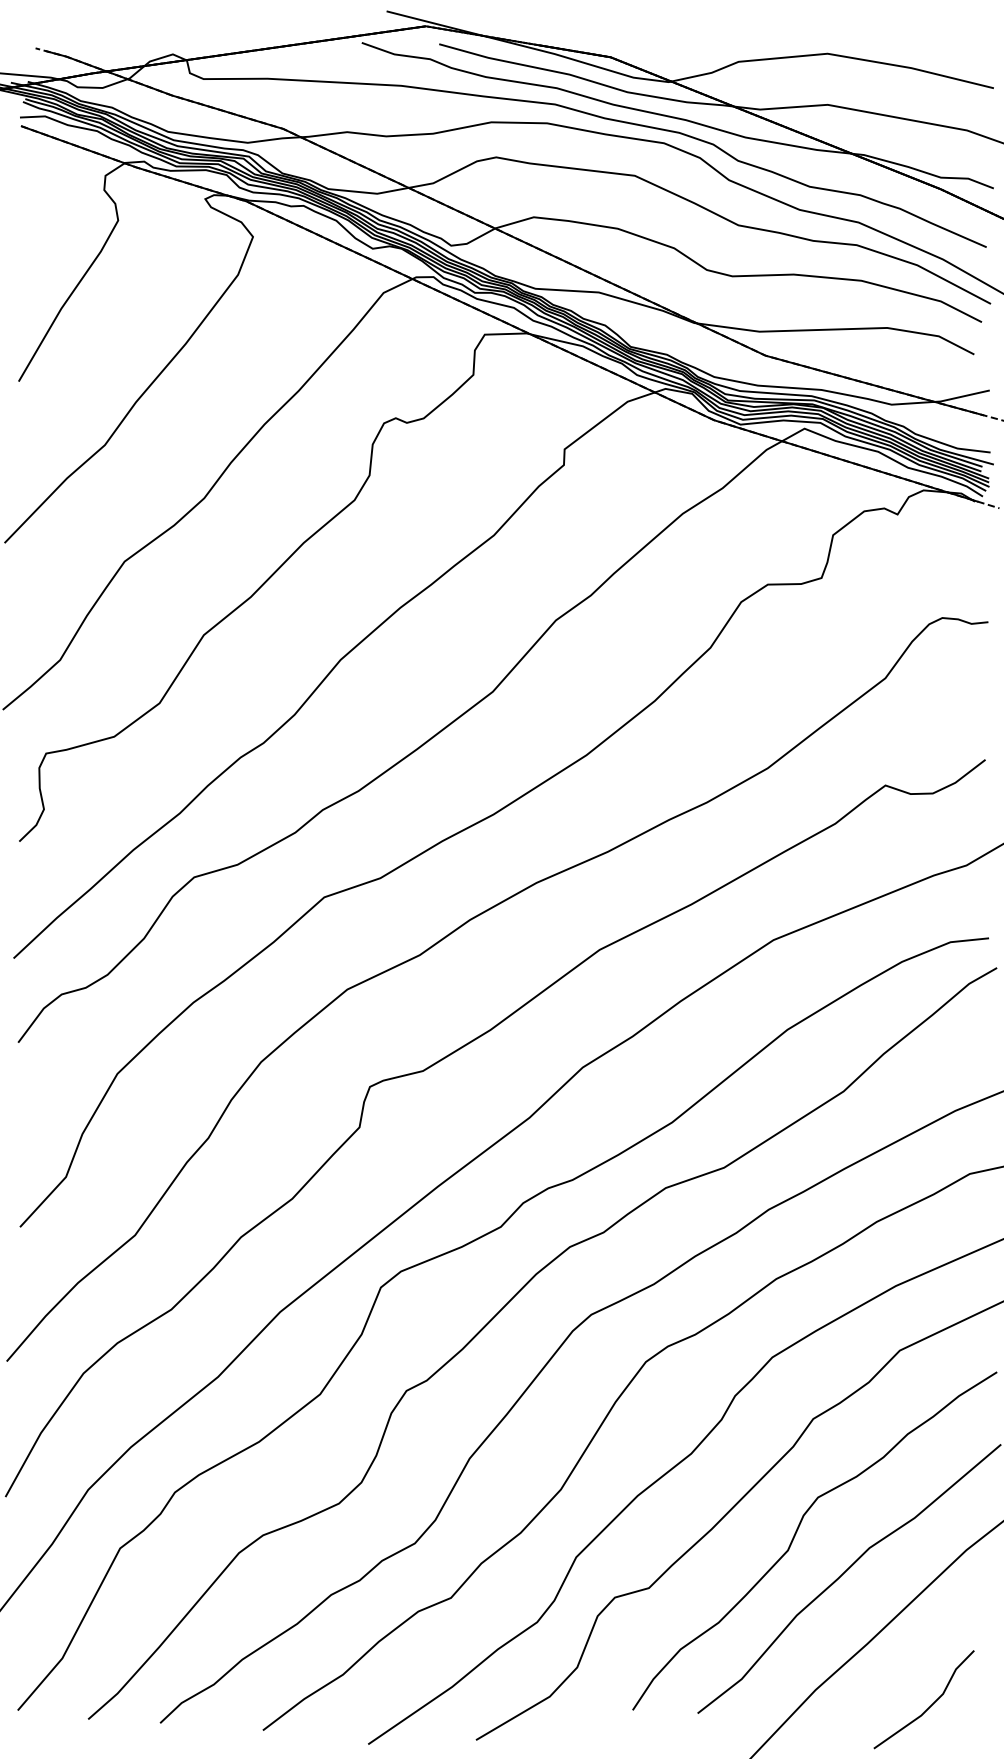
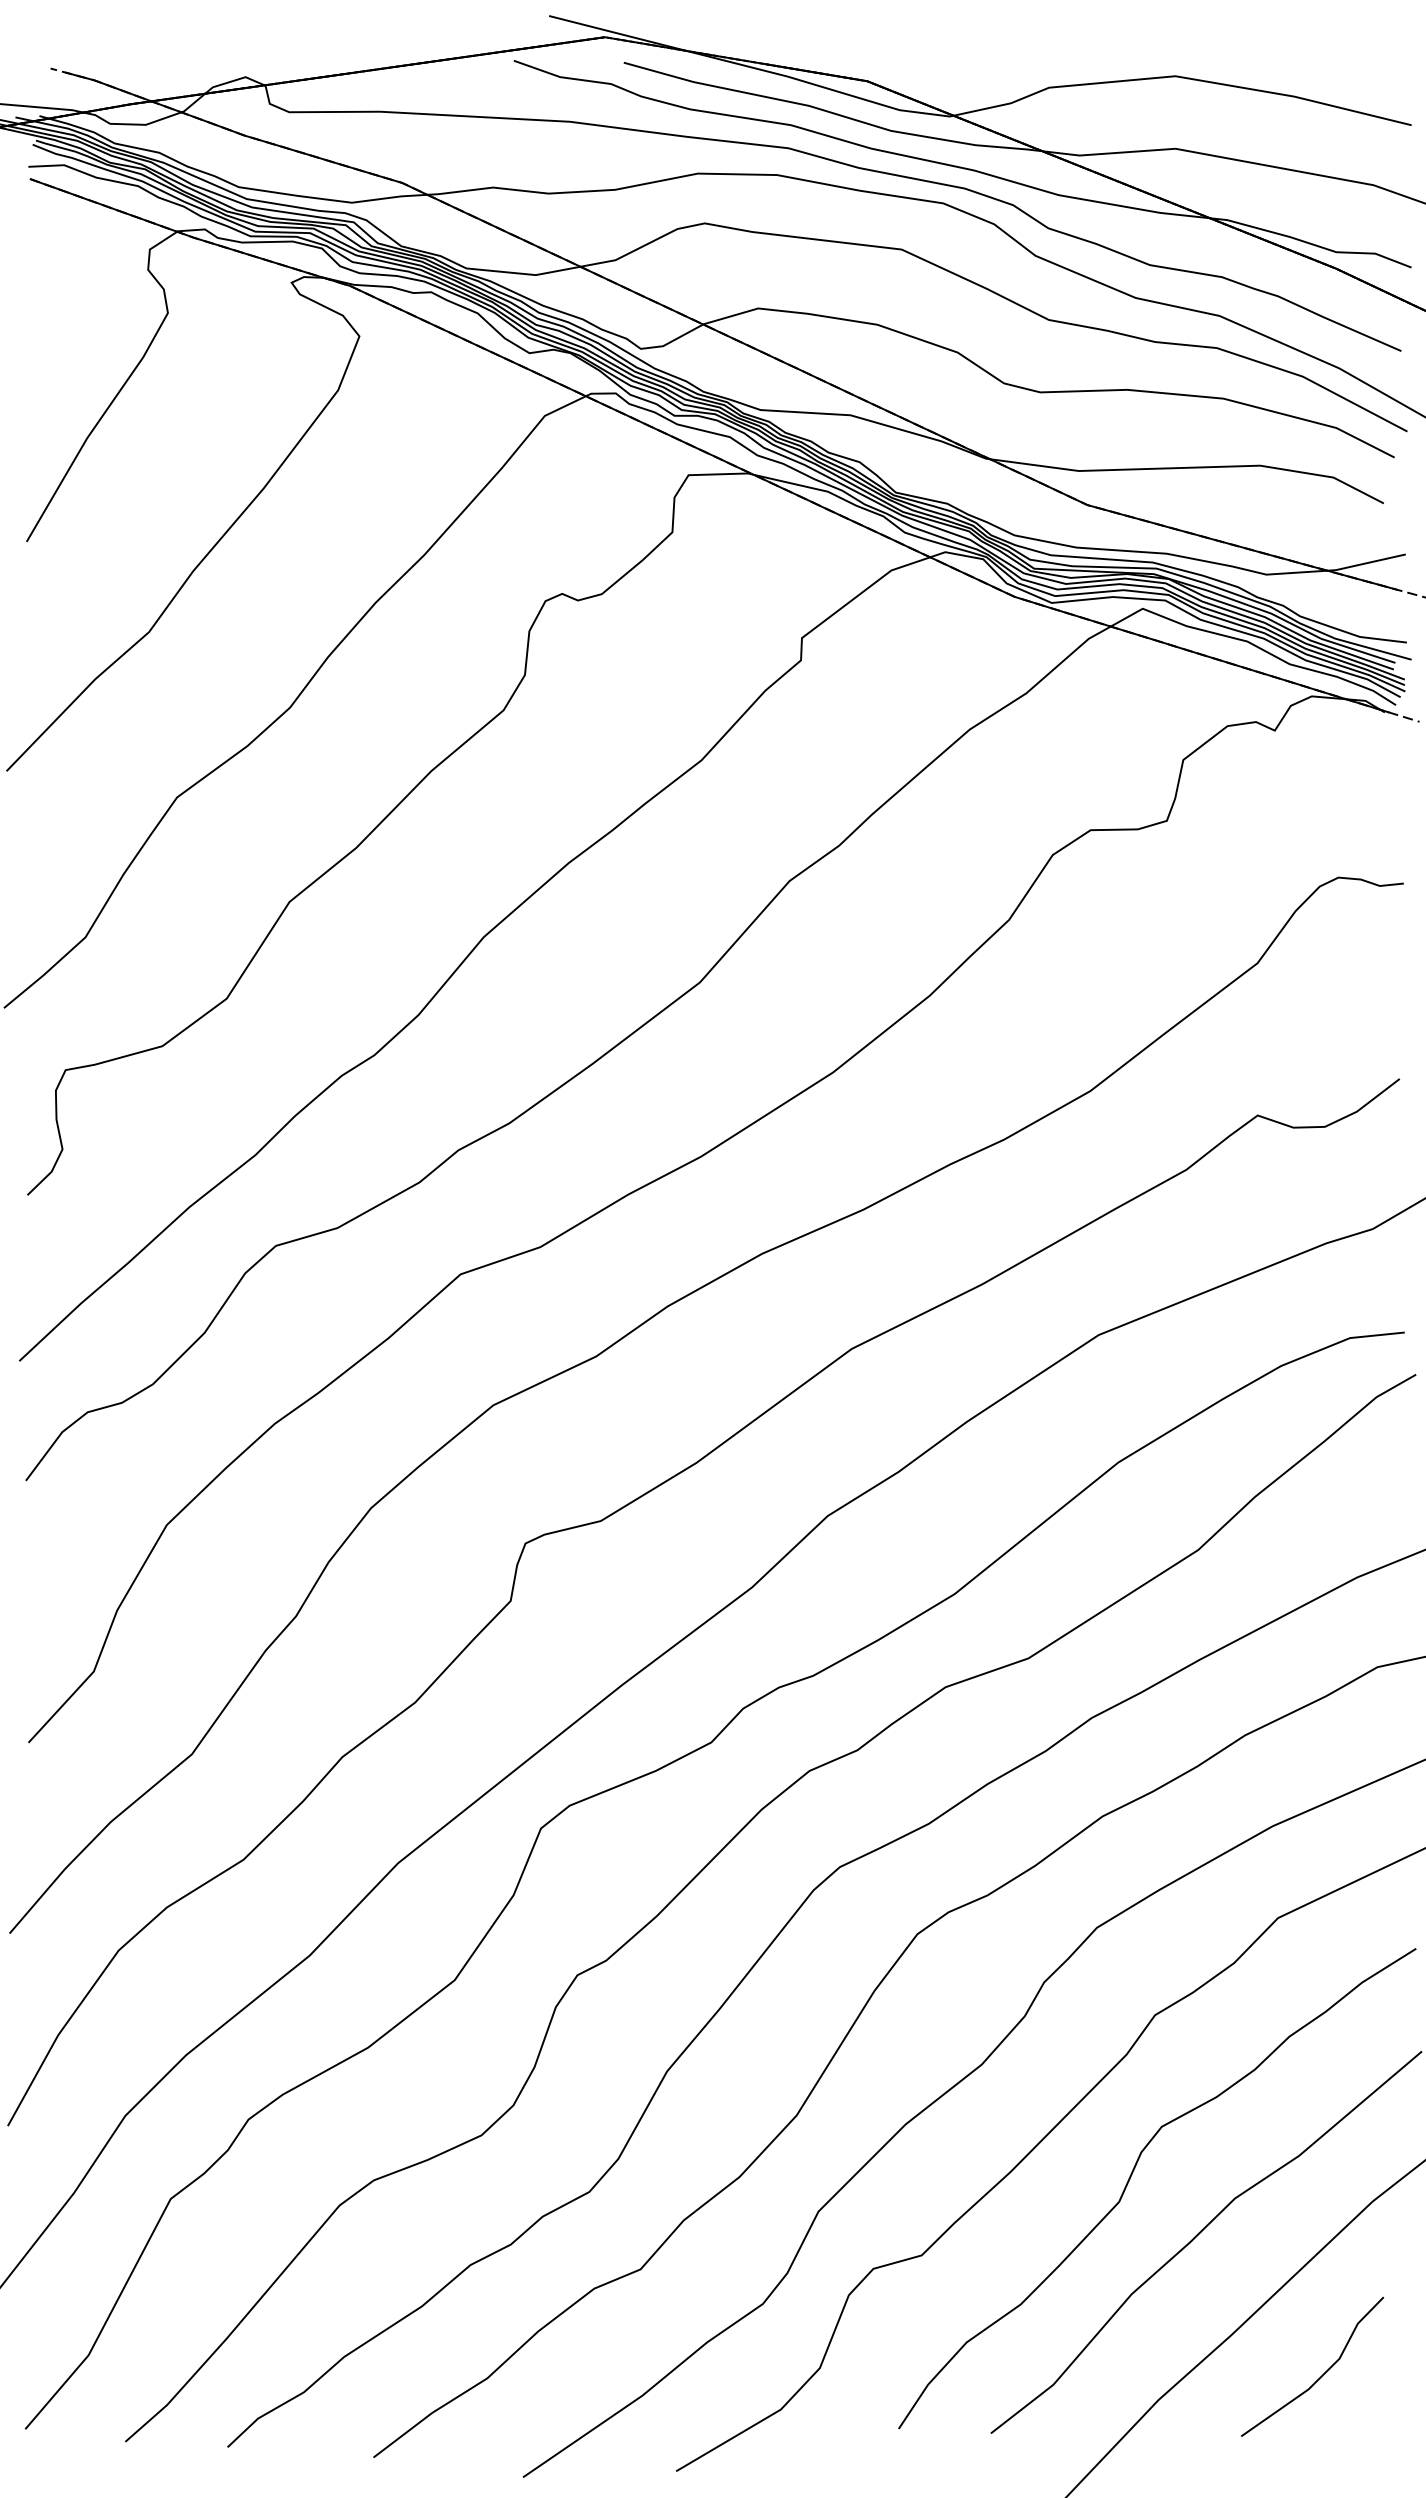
line: (930, 1705) -> (1321, 2375), moved

